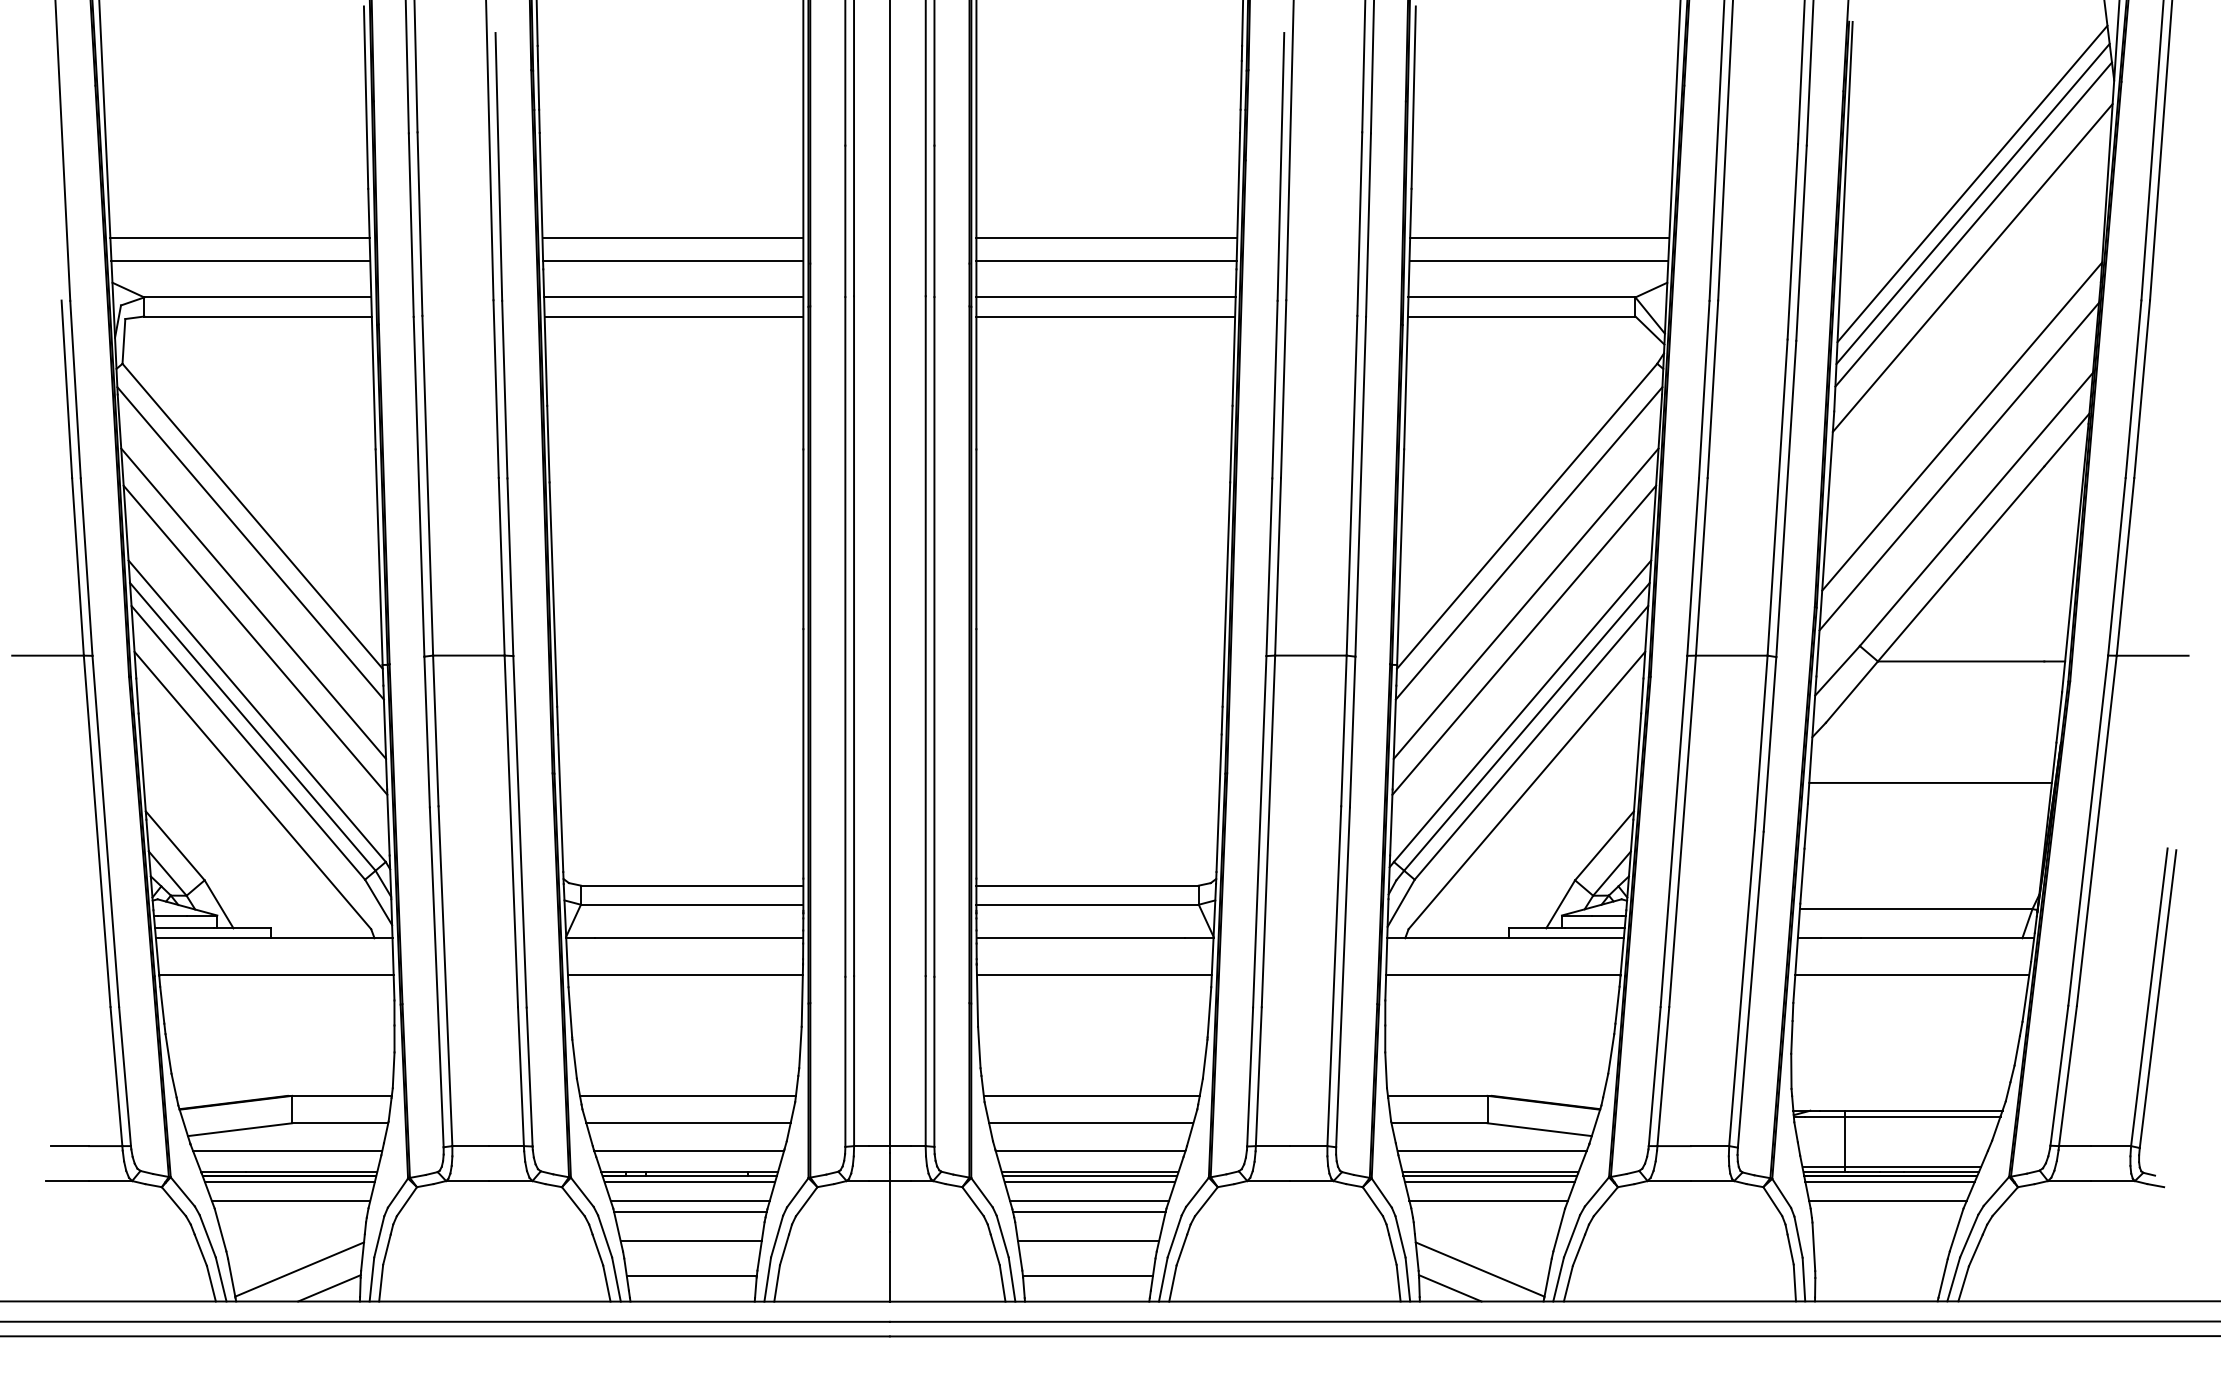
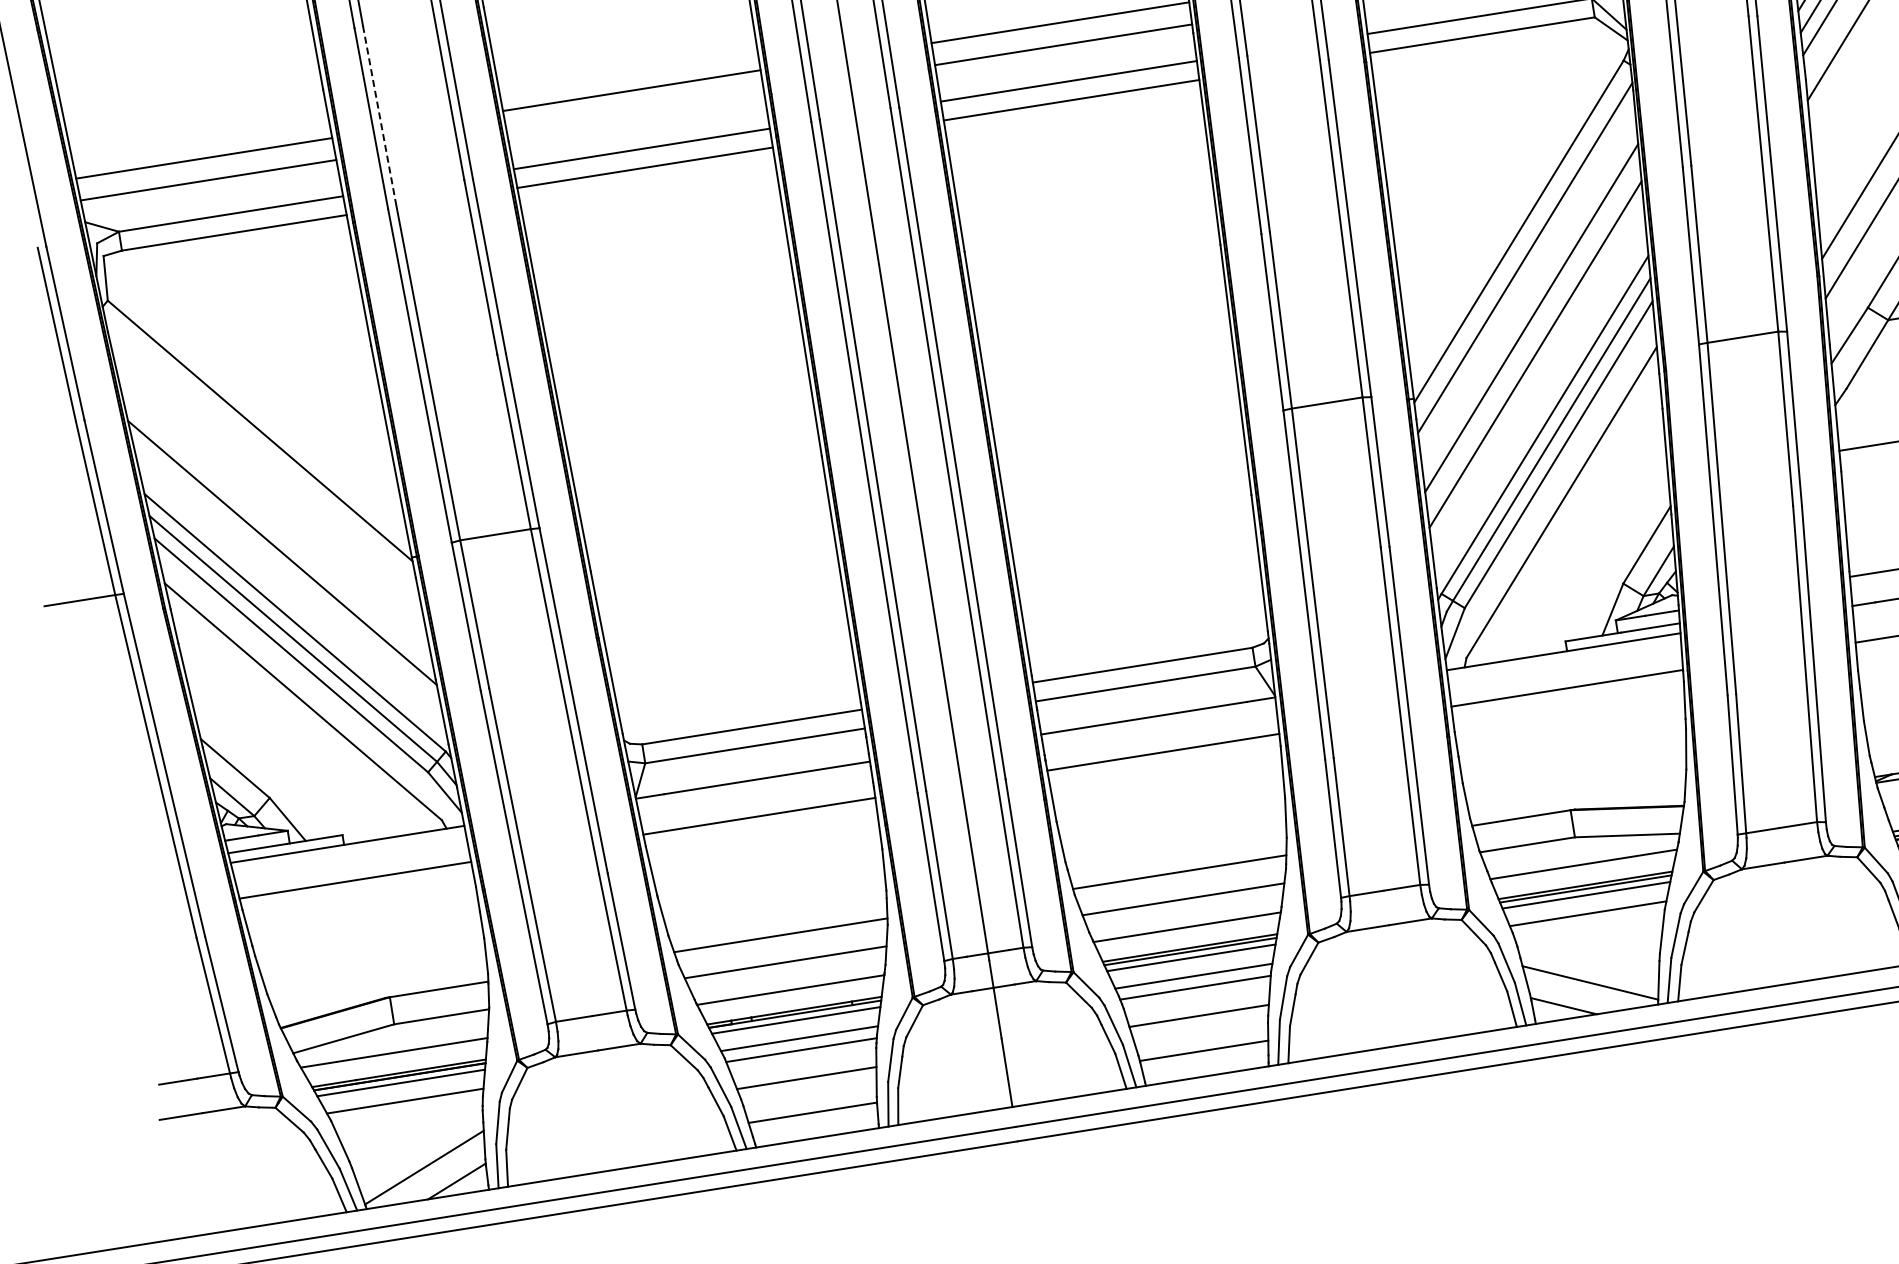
line: (419, 224) -> (379, 116), solid -> dashed
line: (673, 260) -> (635, 112), removed
line: (250, 543) -> (262, 458), removed
line: (253, 603) -> (274, 516), removed

